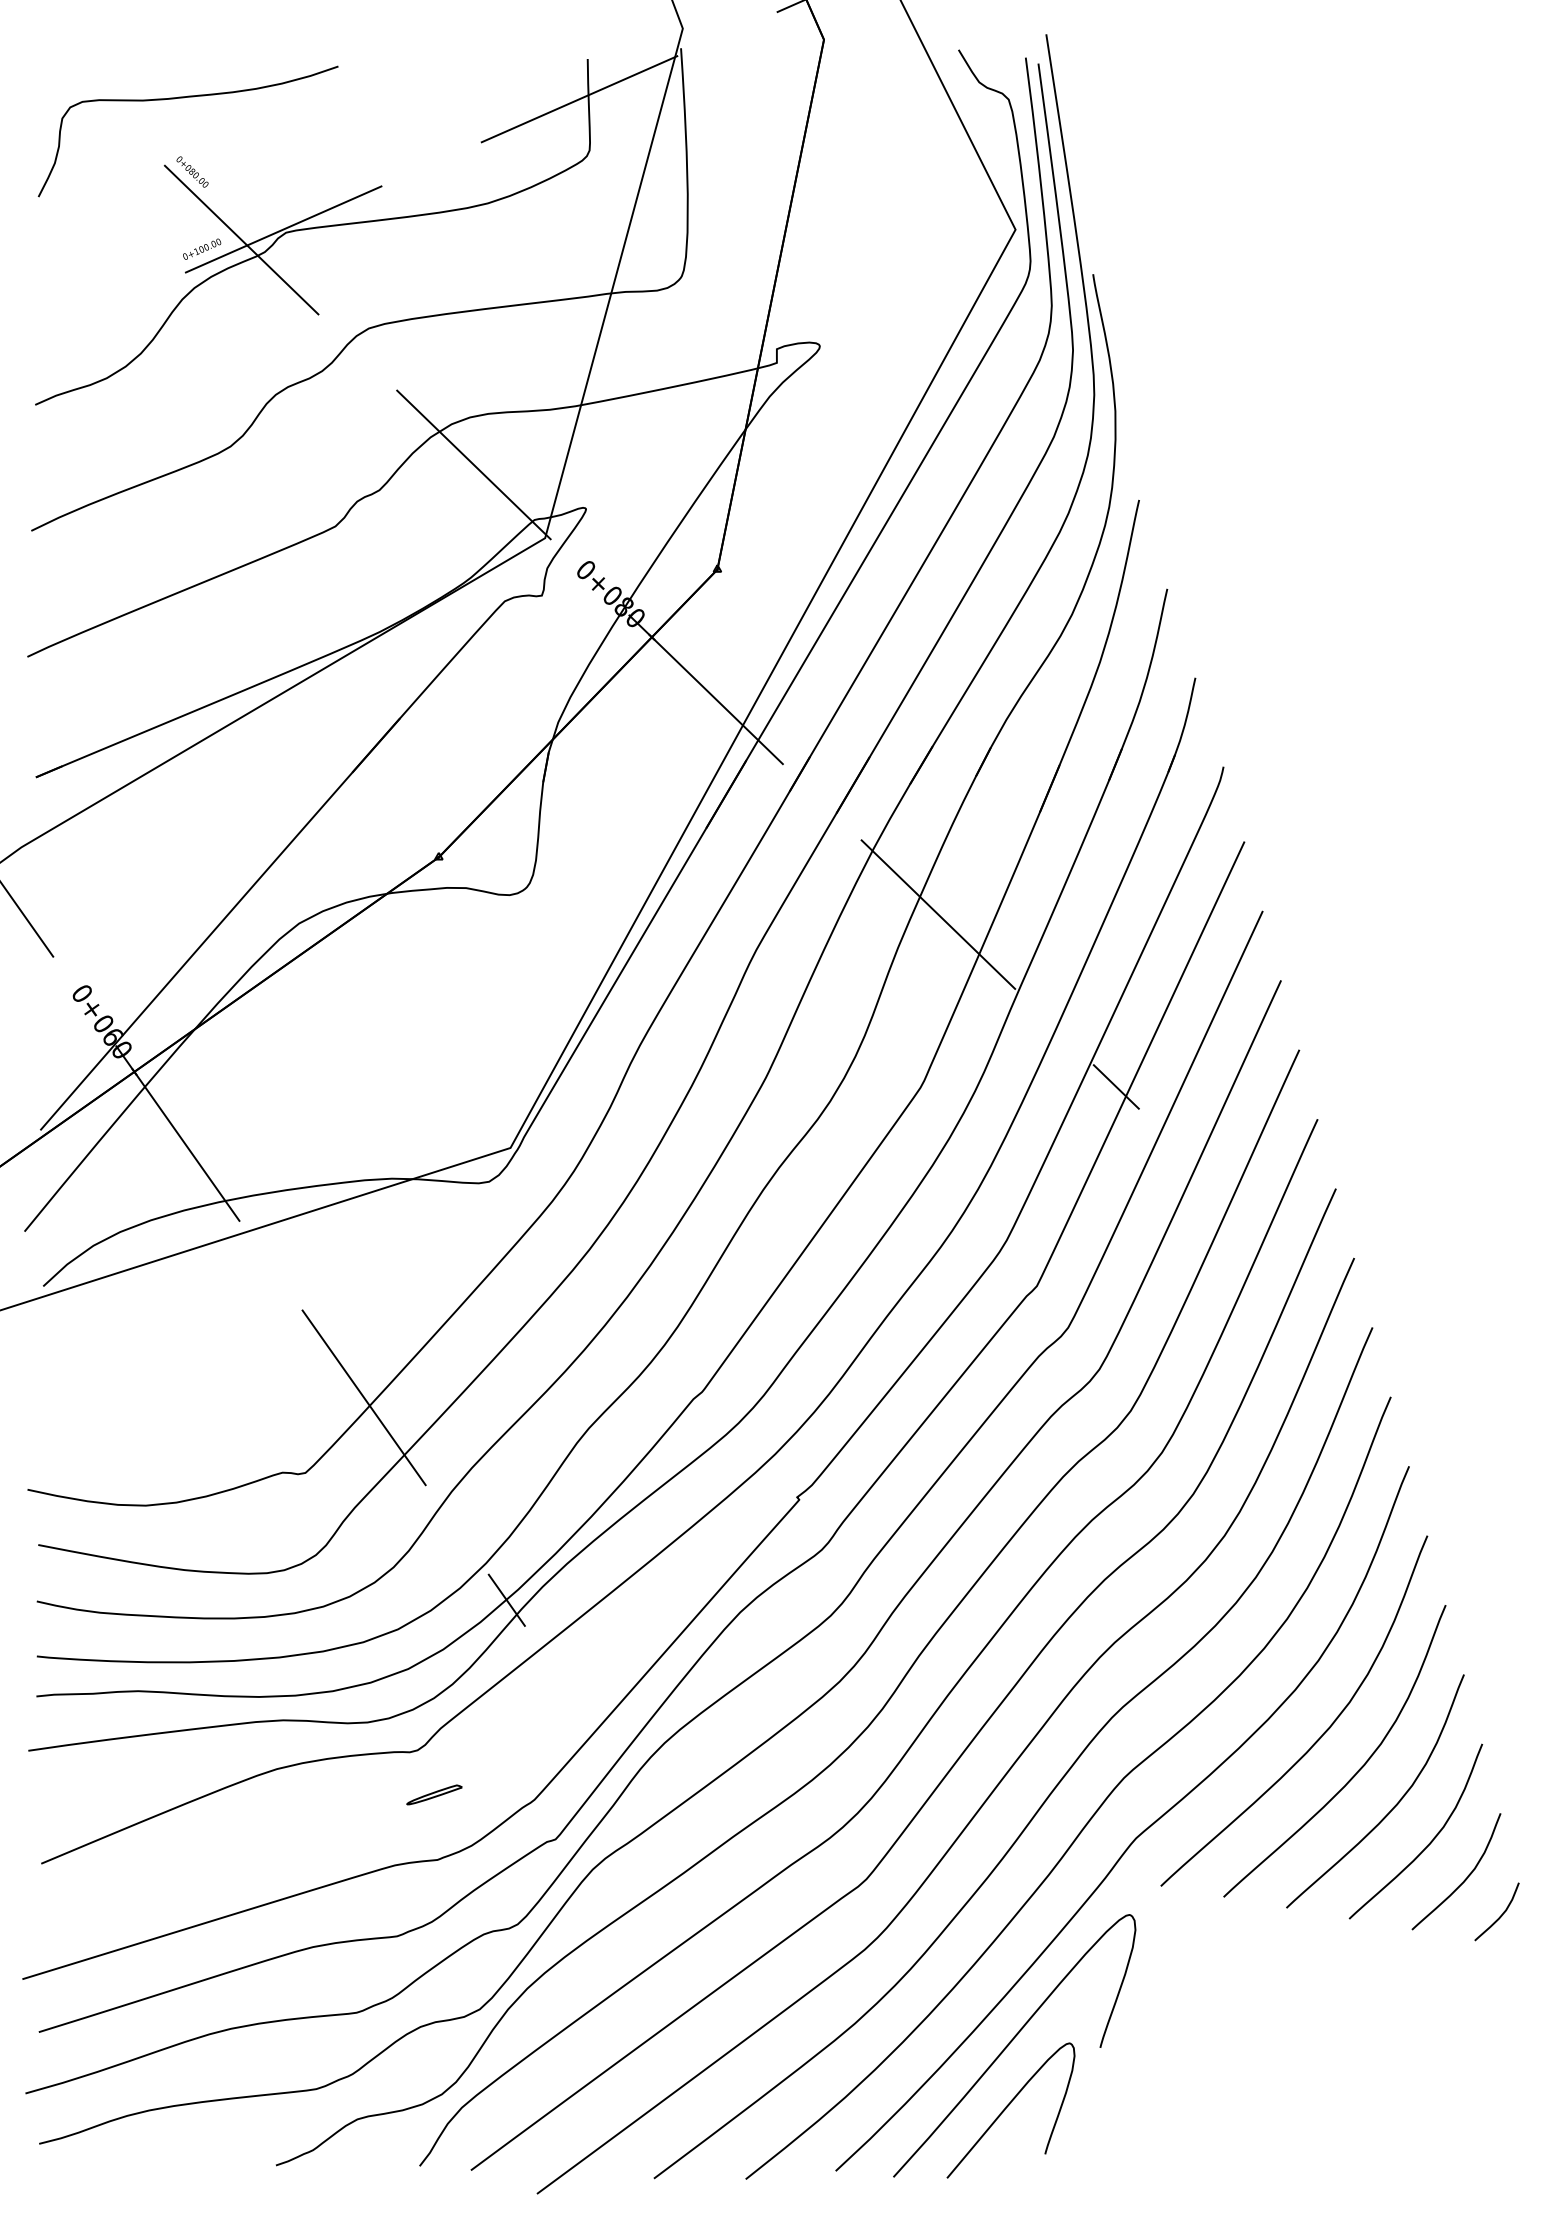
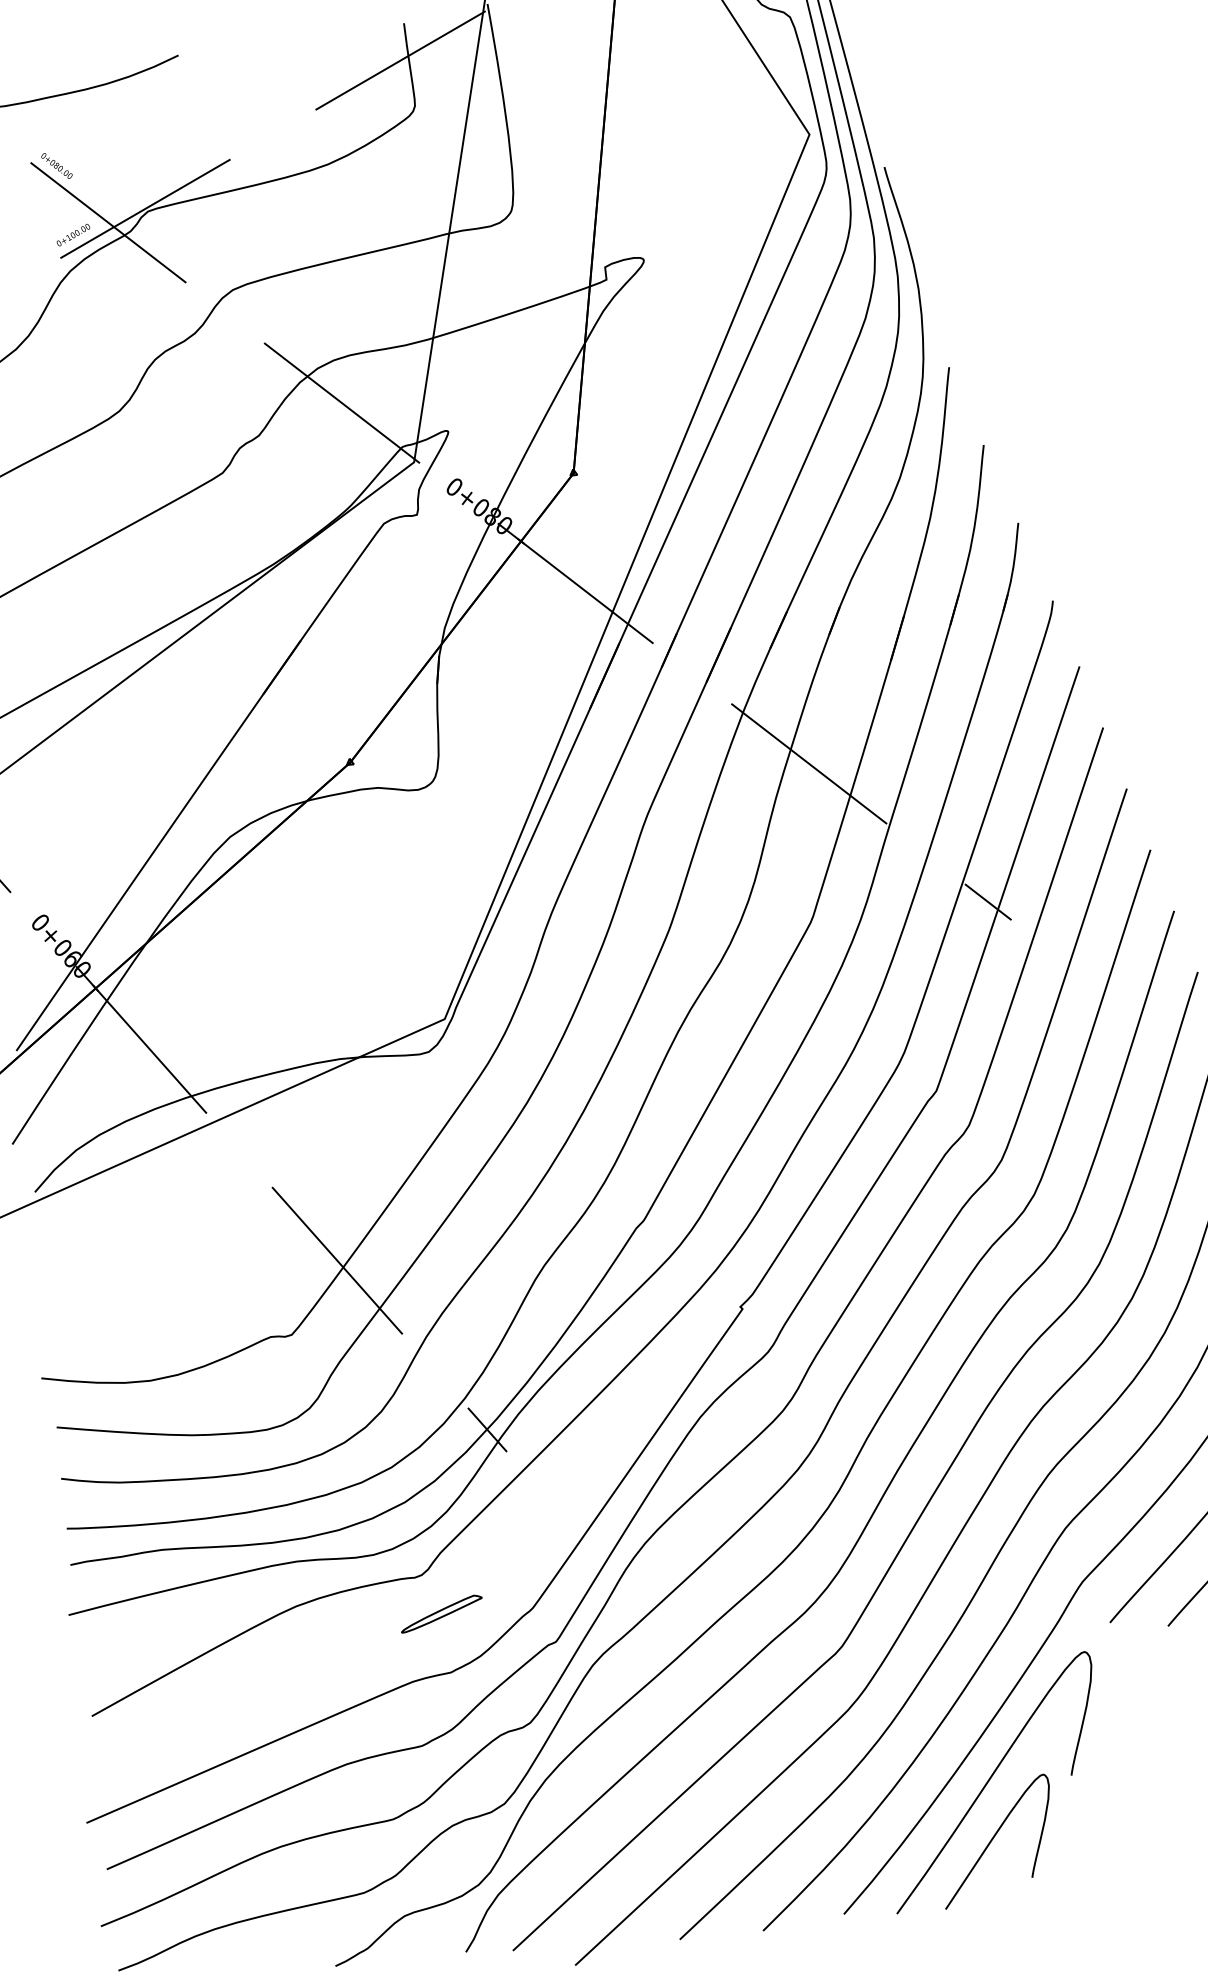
part: (434, 1794) -> (441, 1613), size x1.67

